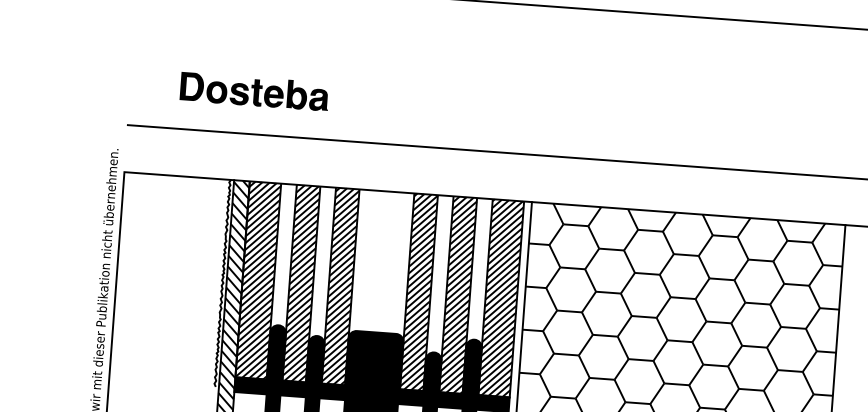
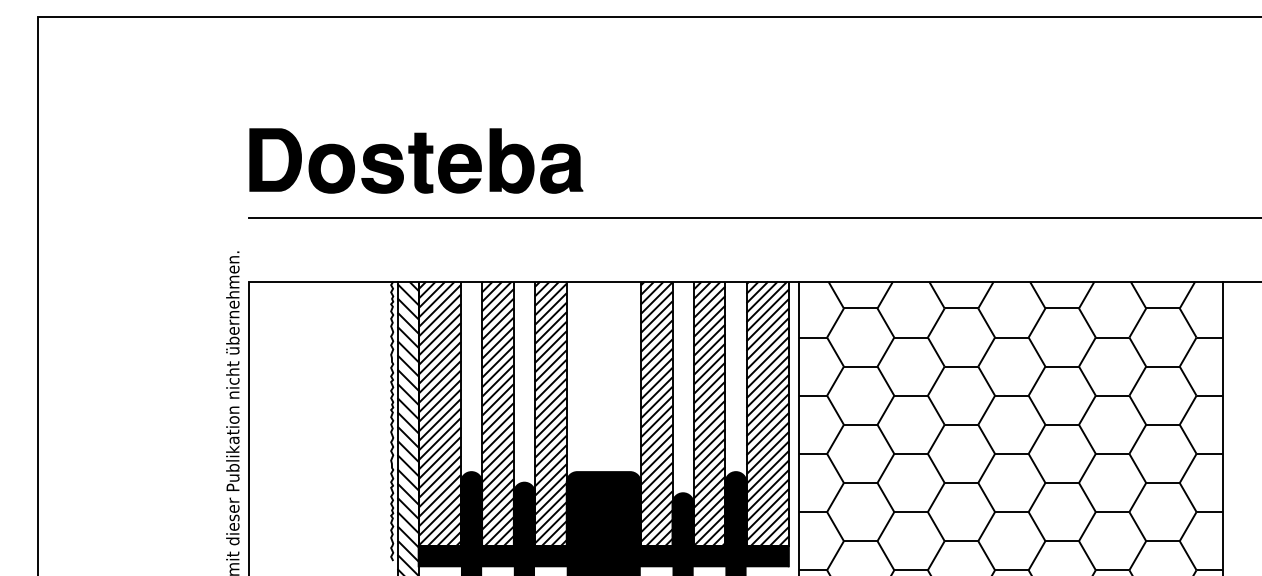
part: (254, 91) -> (416, 160), size x1.67

